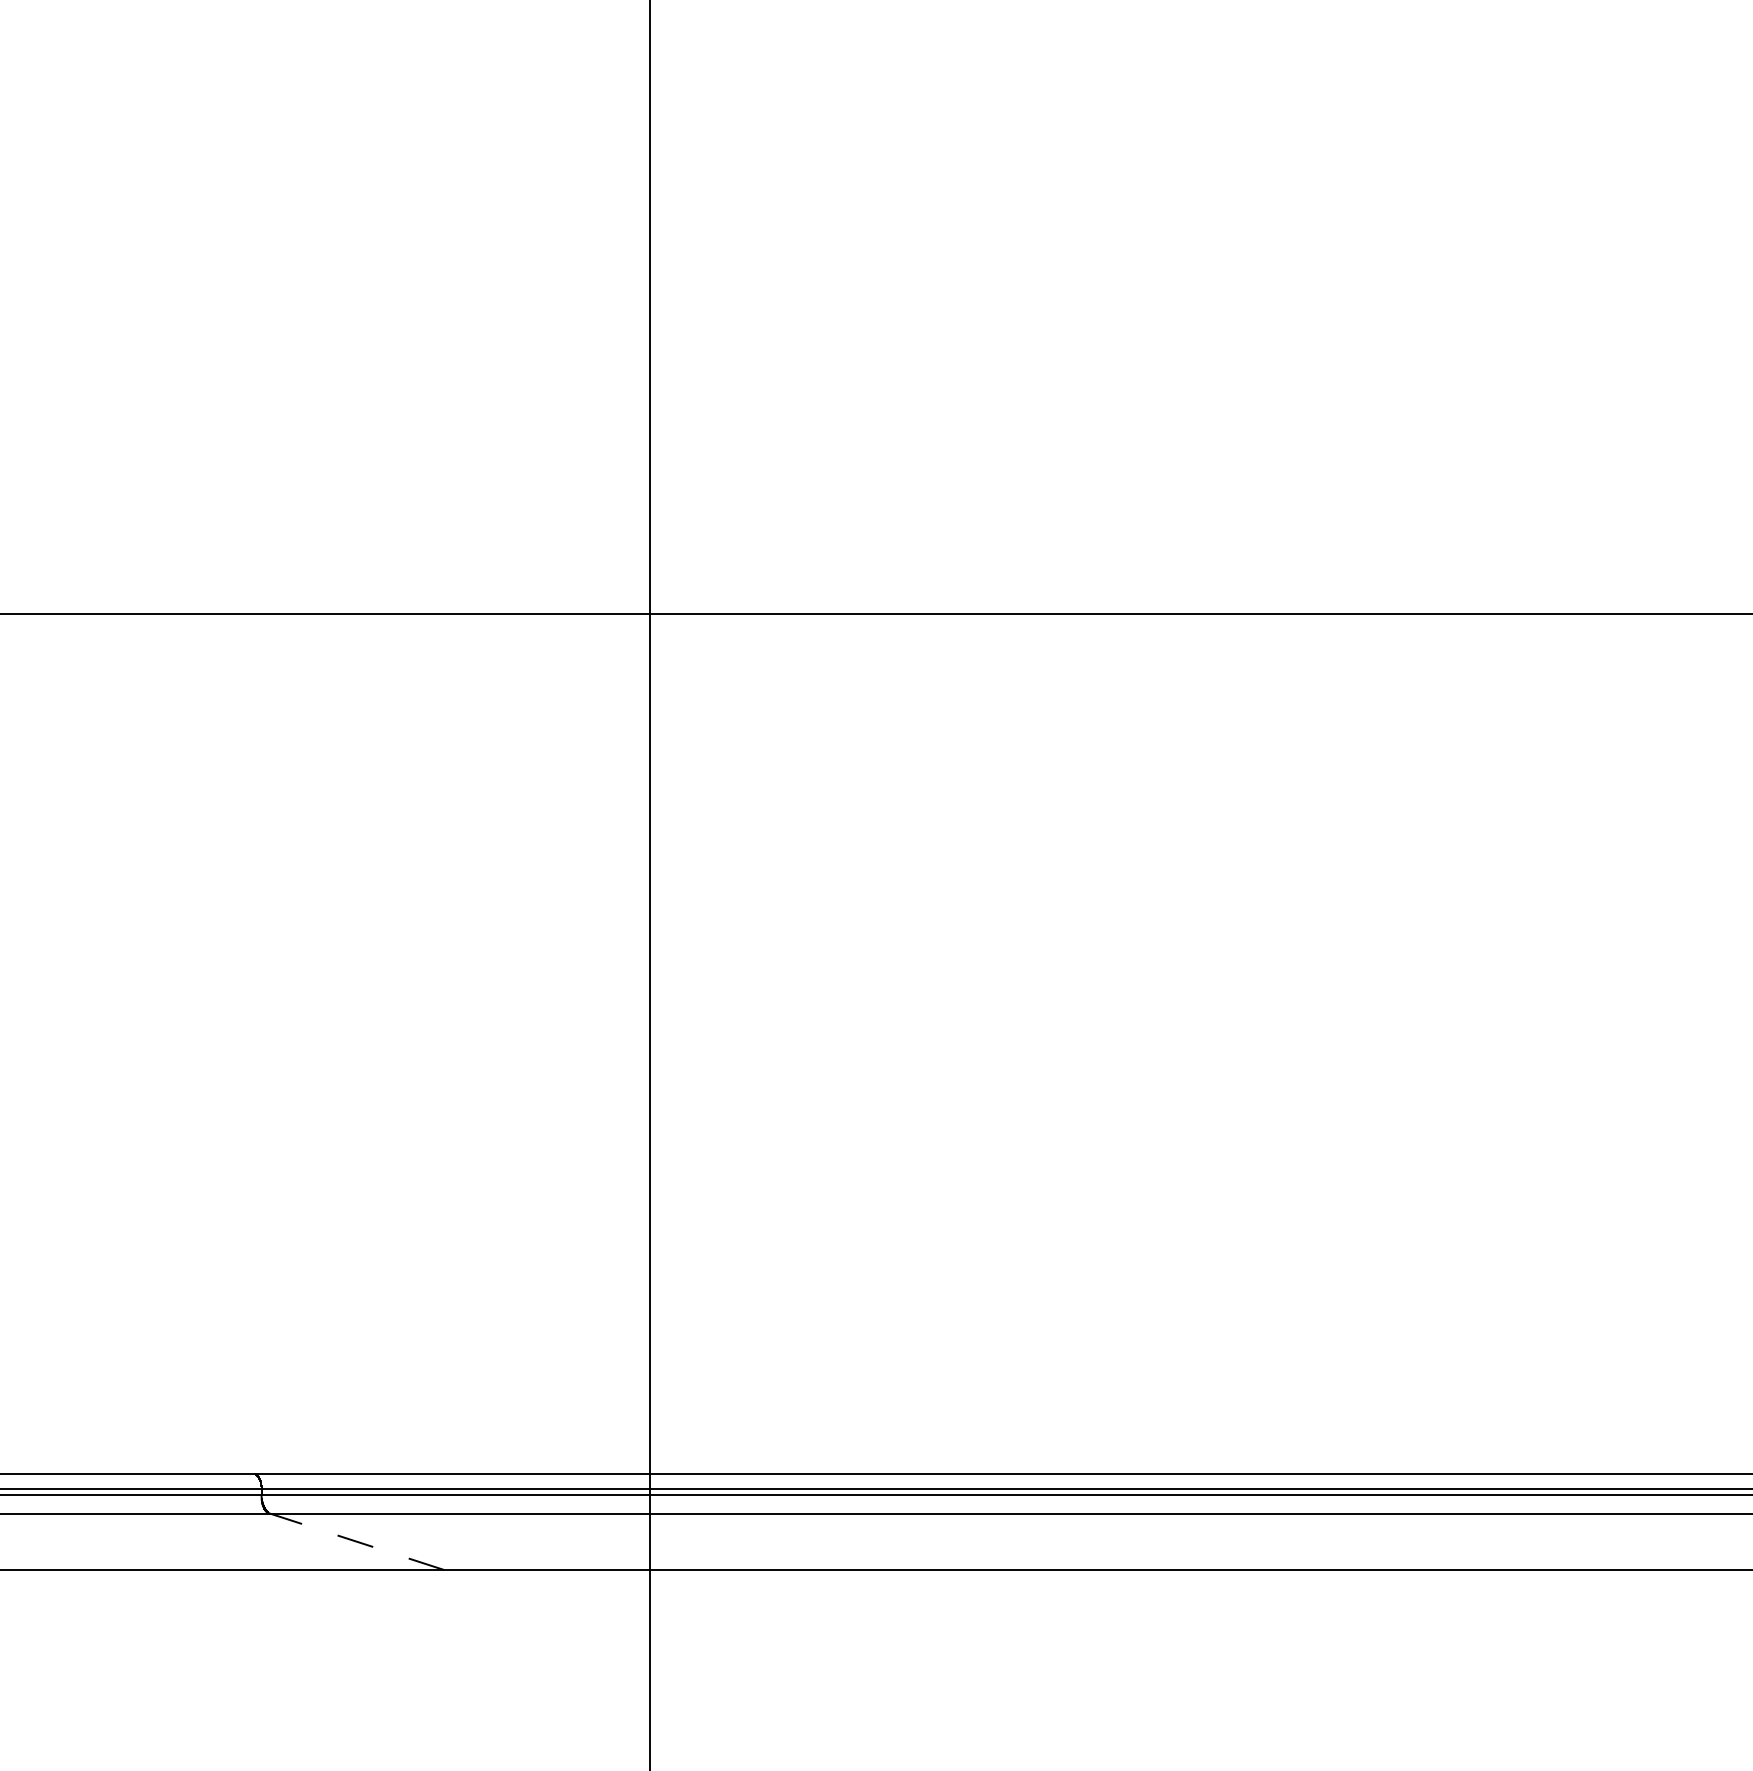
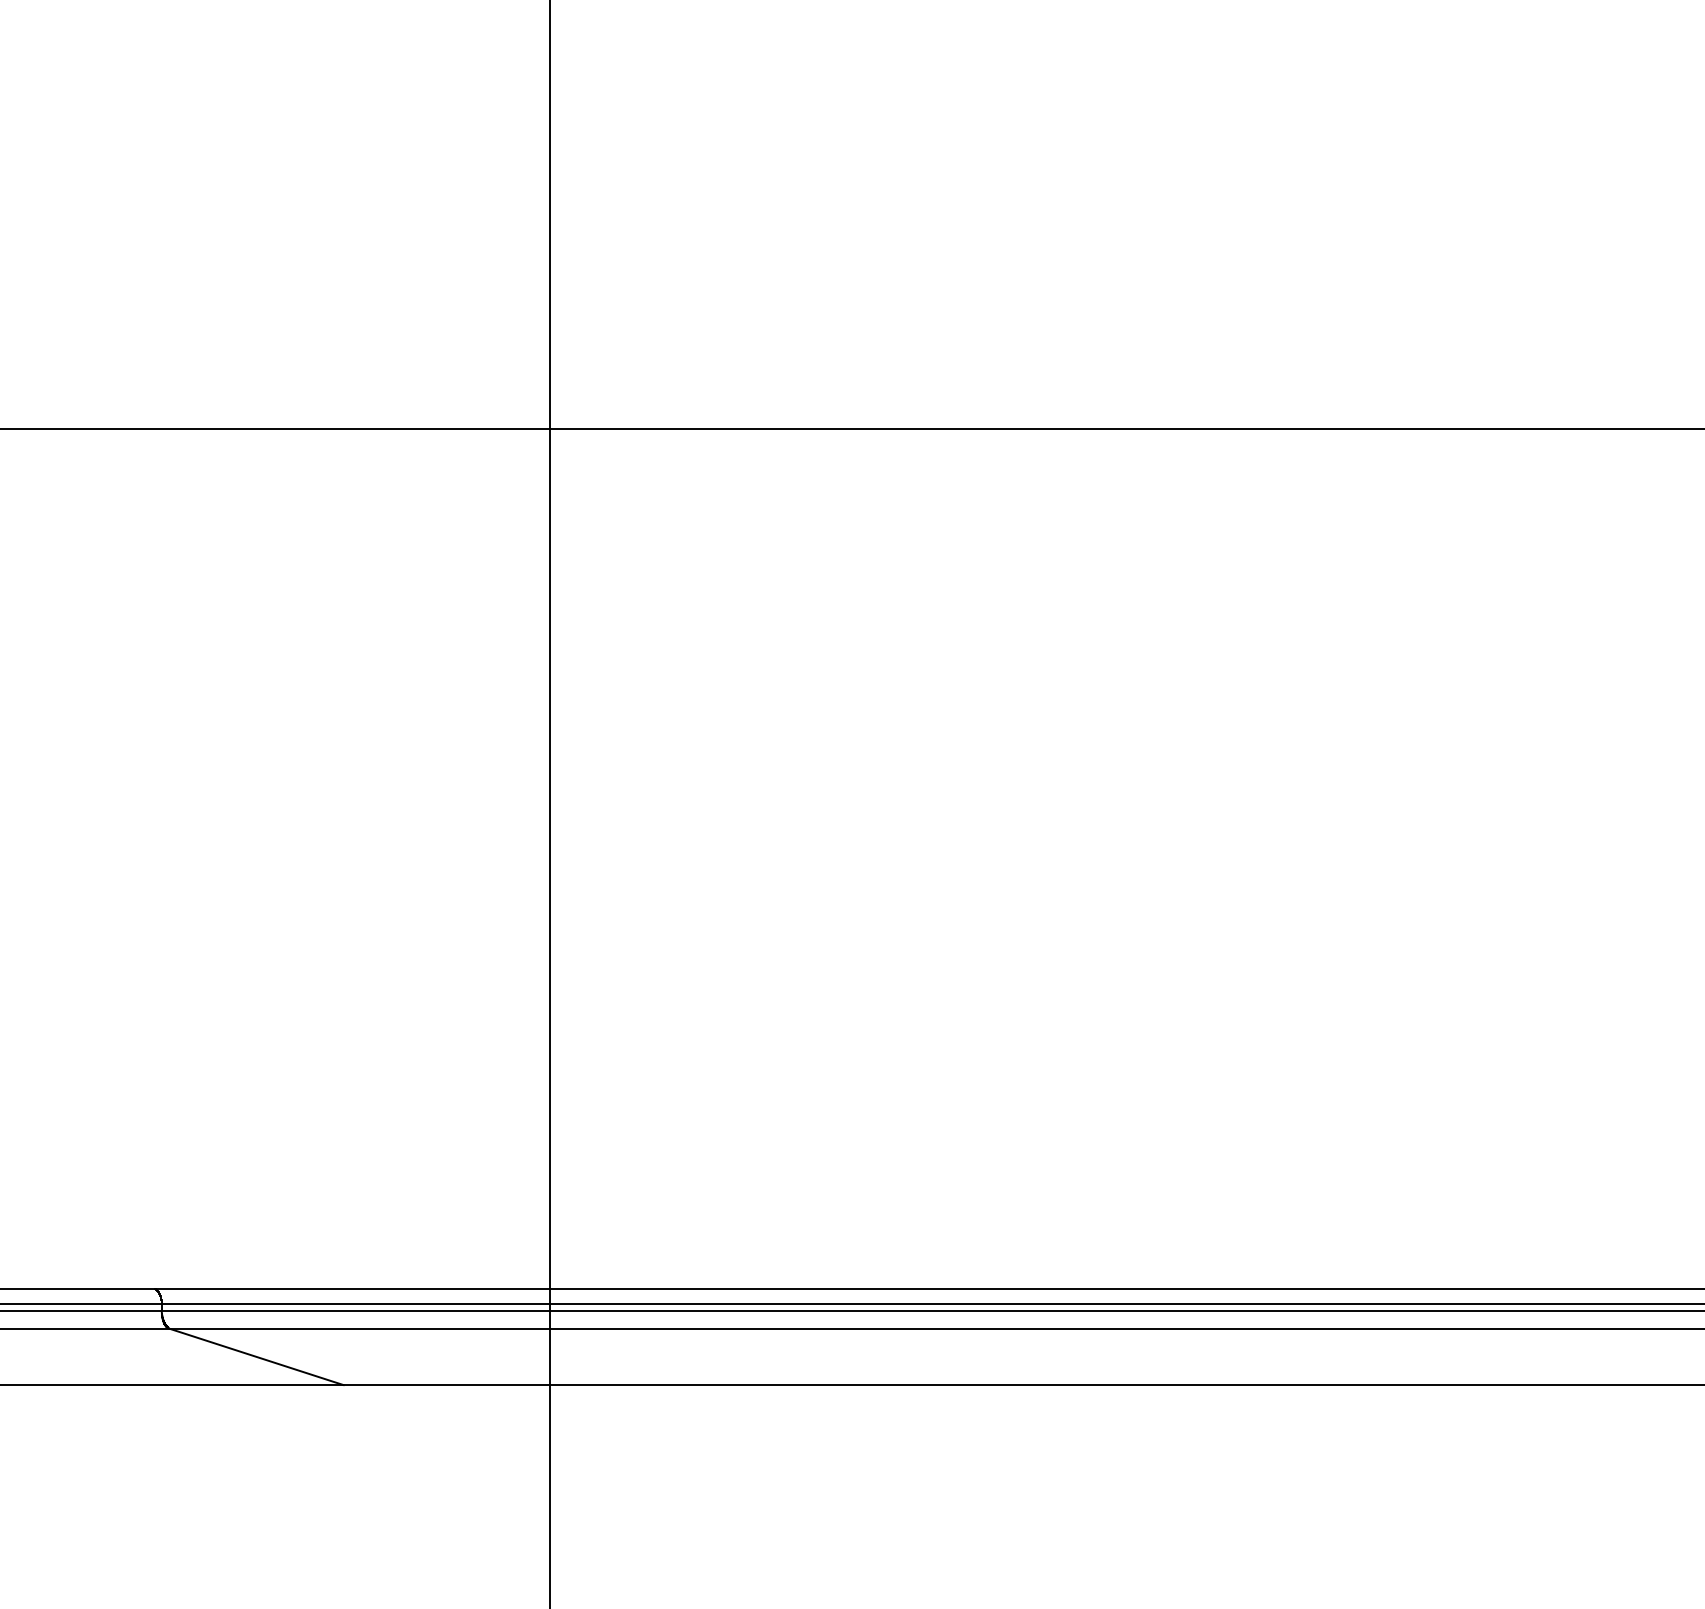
line: (357, 1541) -> (257, 1356), dashed -> solid

